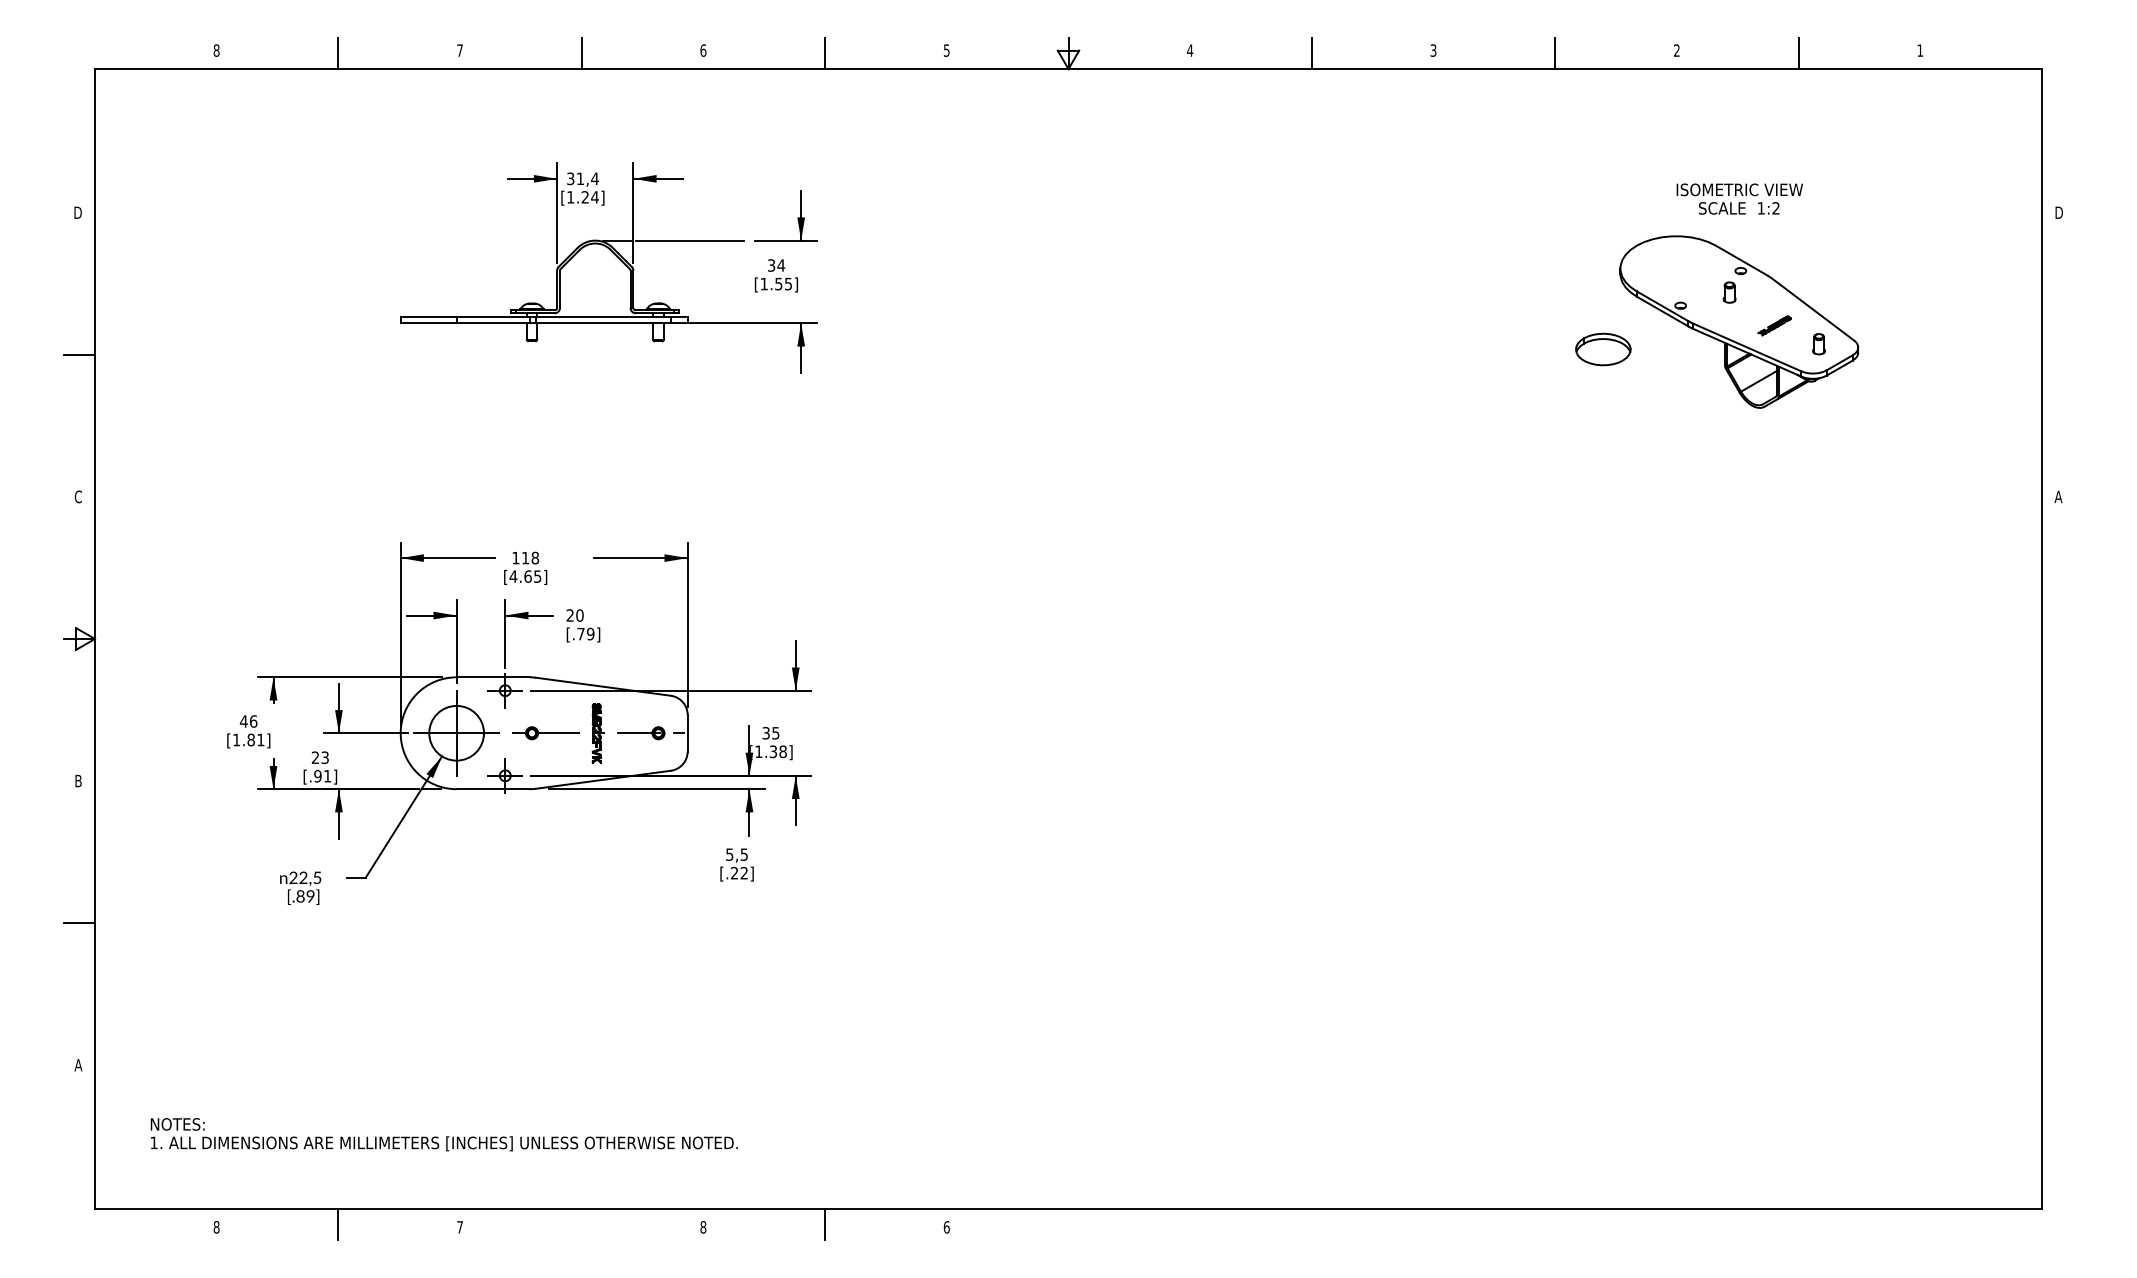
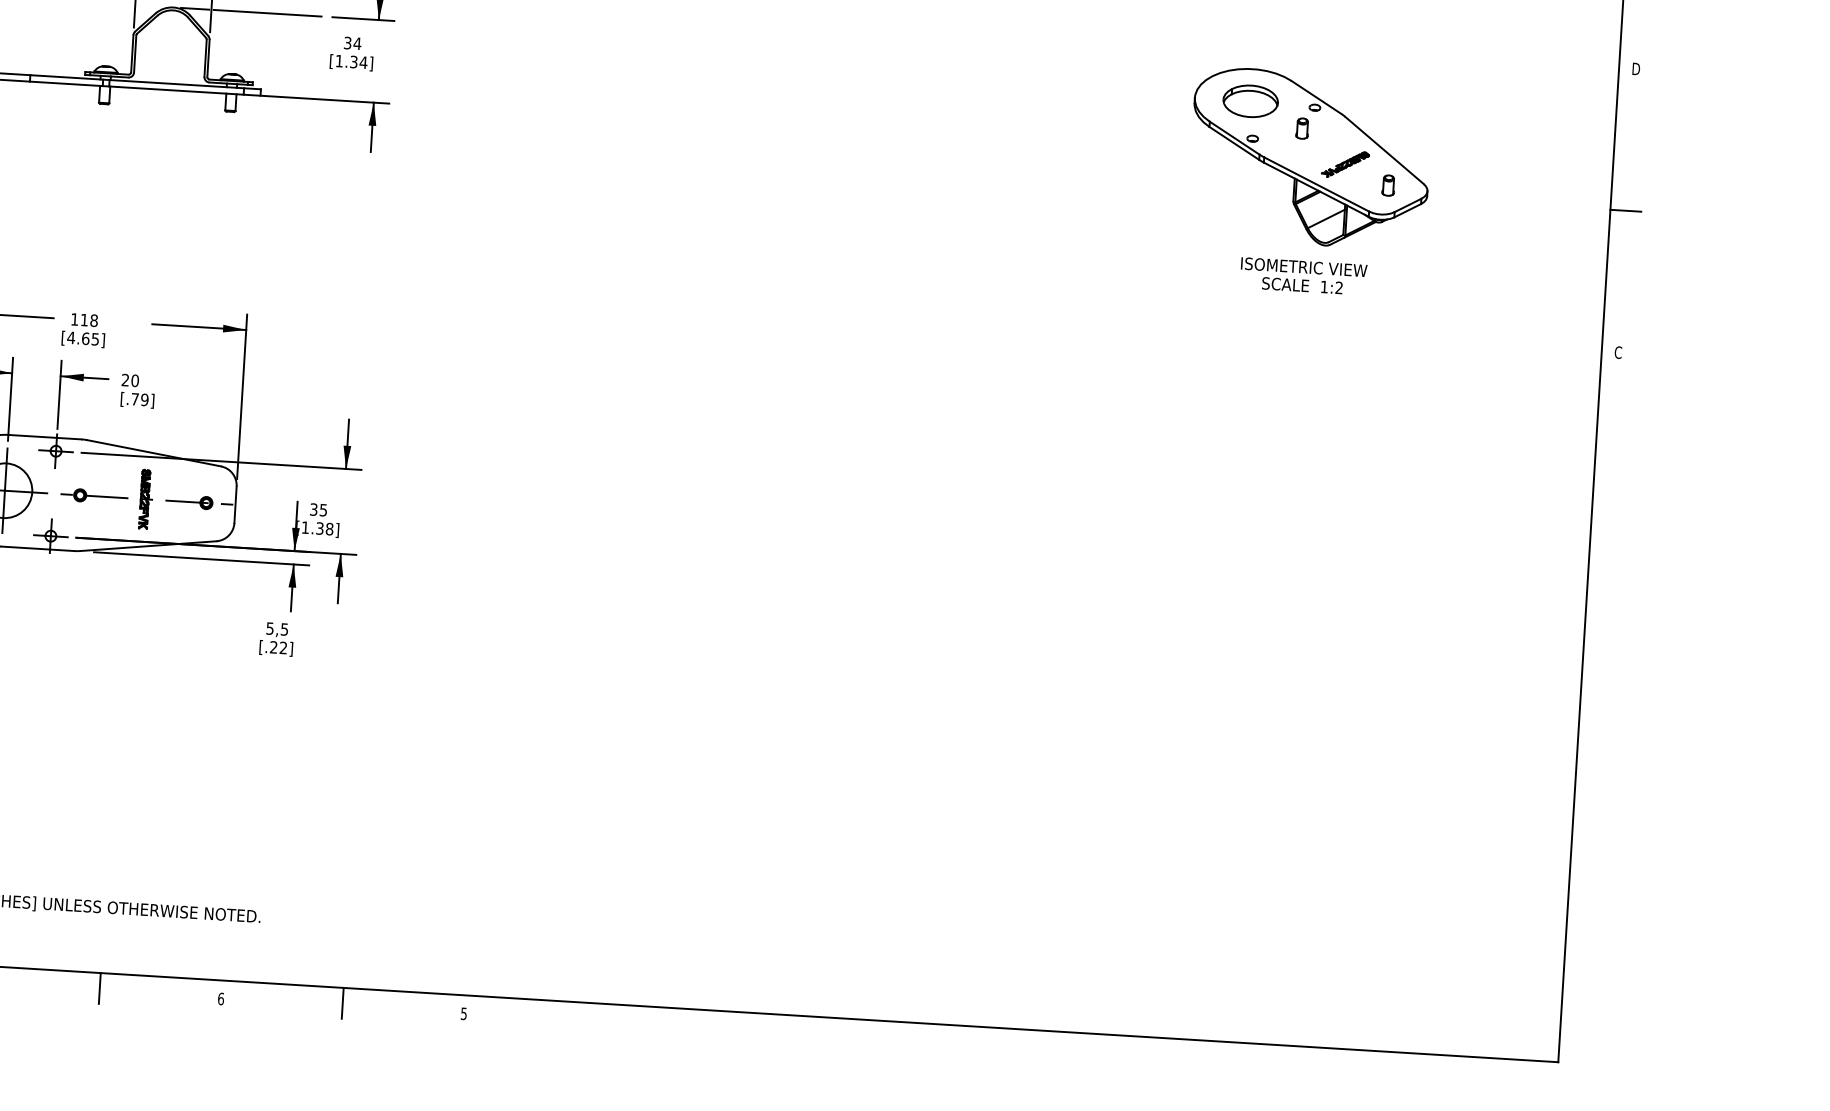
text: (1739, 198) -> (1303, 275), moved
text: (783, 283) -> (358, 61), [1.55] -> [1.34]
part: (1774, 325) -> (1345, 164), size x1.43
part: (1603, 349) -> (1250, 101), moved
line: (2057, 354) -> (1625, 210), added
text: (2058, 496) -> (1618, 352), A -> C
line: (581, 1223) -> (99, 987), added
text: (703, 1227) -> (221, 999), 8 -> 6
text: (946, 1227) -> (463, 1013), 6 -> 5

